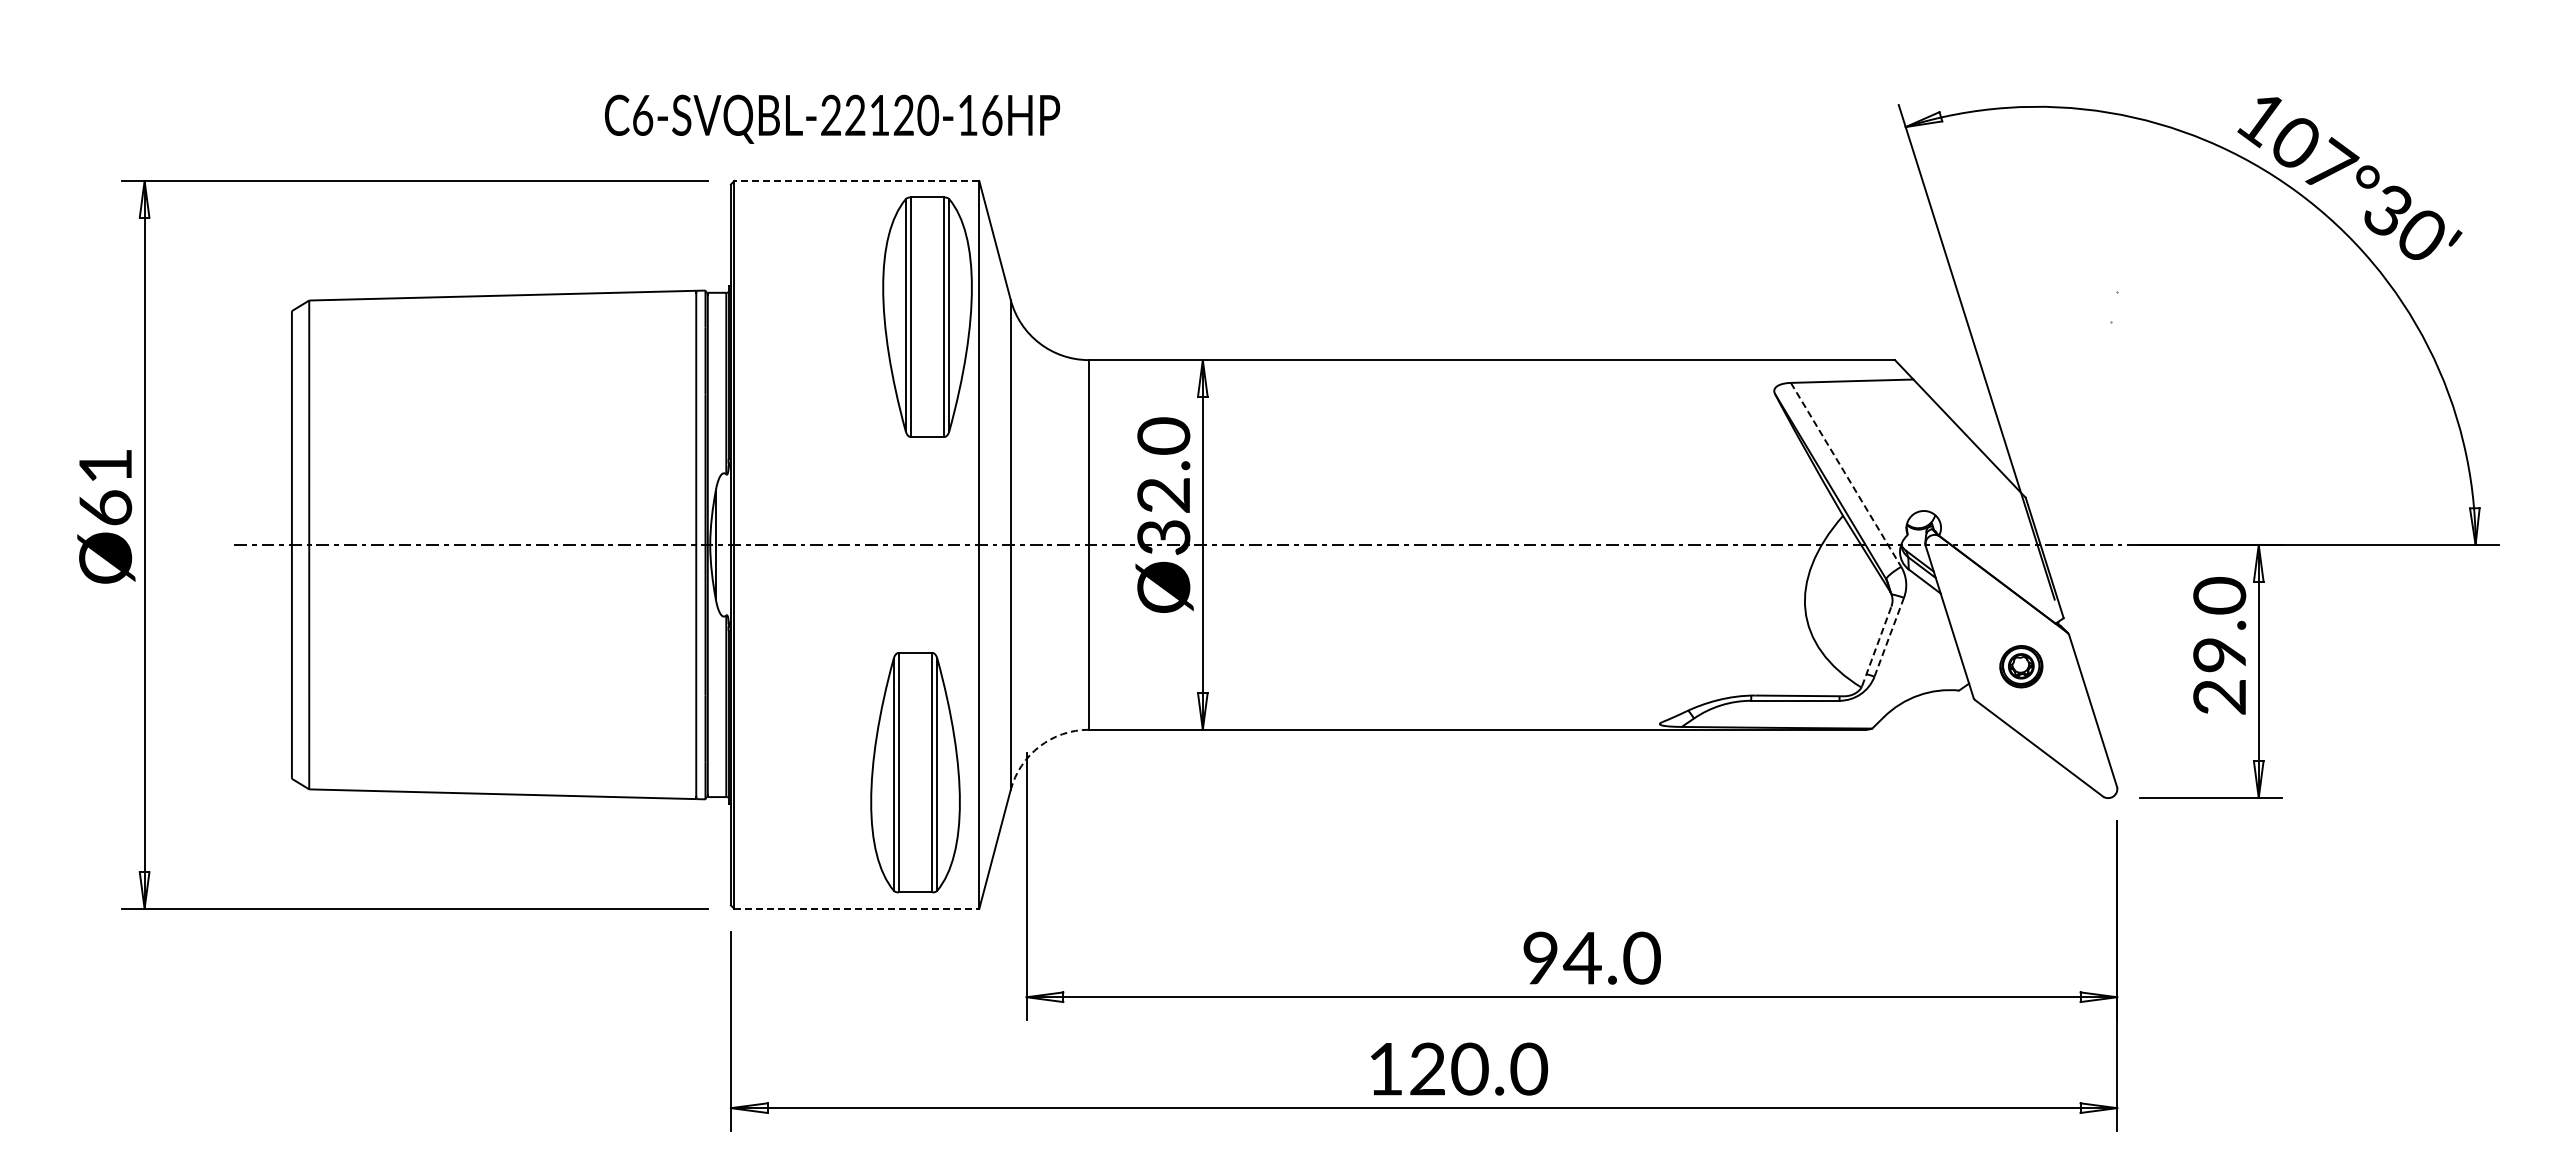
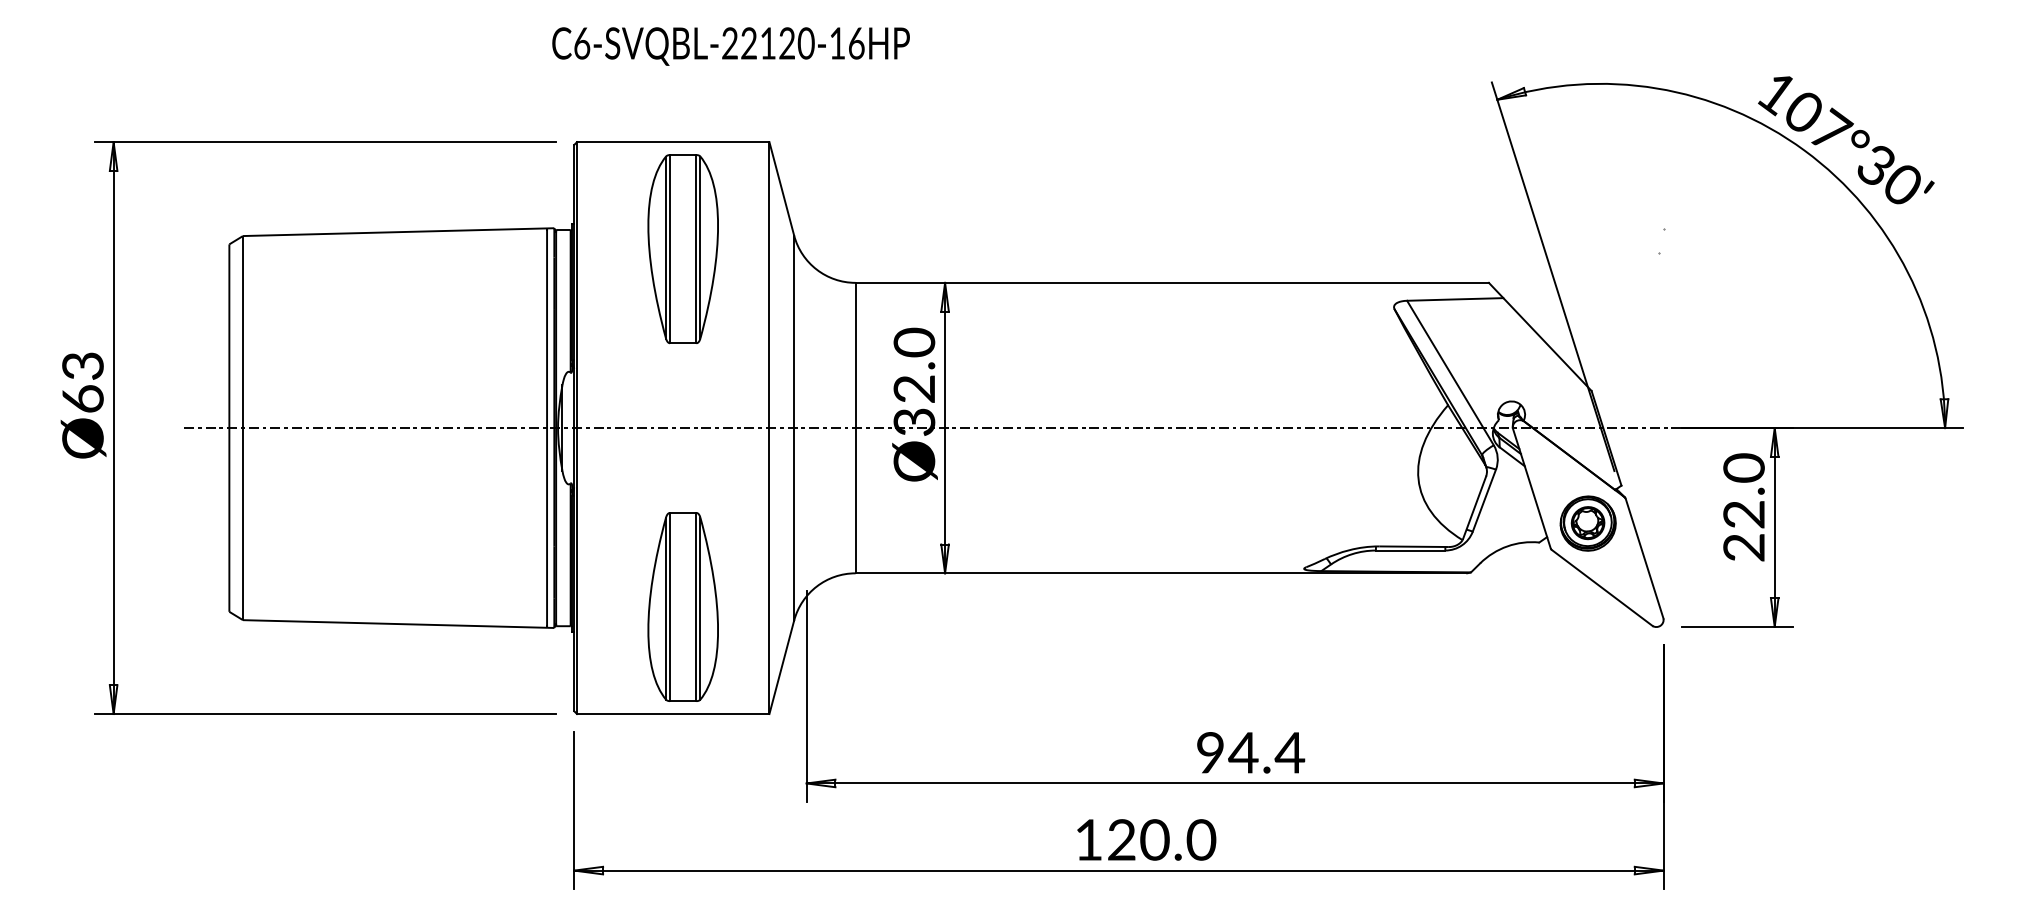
text: (832, 118) -> (731, 45), moved
line: (856, 181) -> (672, 142), dashed -> solid
part: (927, 316) -> (683, 248), moved
text: (105, 466) -> (82, 366), Ø61 -> Ø63
line: (1846, 475) -> (1450, 373), dashed -> solid
line: (1889, 637) -> (1484, 500), dashed -> solid
line: (1876, 645) -> (1474, 507), dashed -> solid
text: (2219, 655) -> (1743, 514), 29.0 -> 22.0
part: (2021, 666) -> (1588, 523), size x1.67
arc: (1039, 746) -> (816, 586), dashed -> solid
part: (915, 772) -> (683, 606), moved
line: (857, 908) -> (673, 713), dashed -> solid
text: (1641, 957) -> (1289, 752), 94.0 -> 94.4

